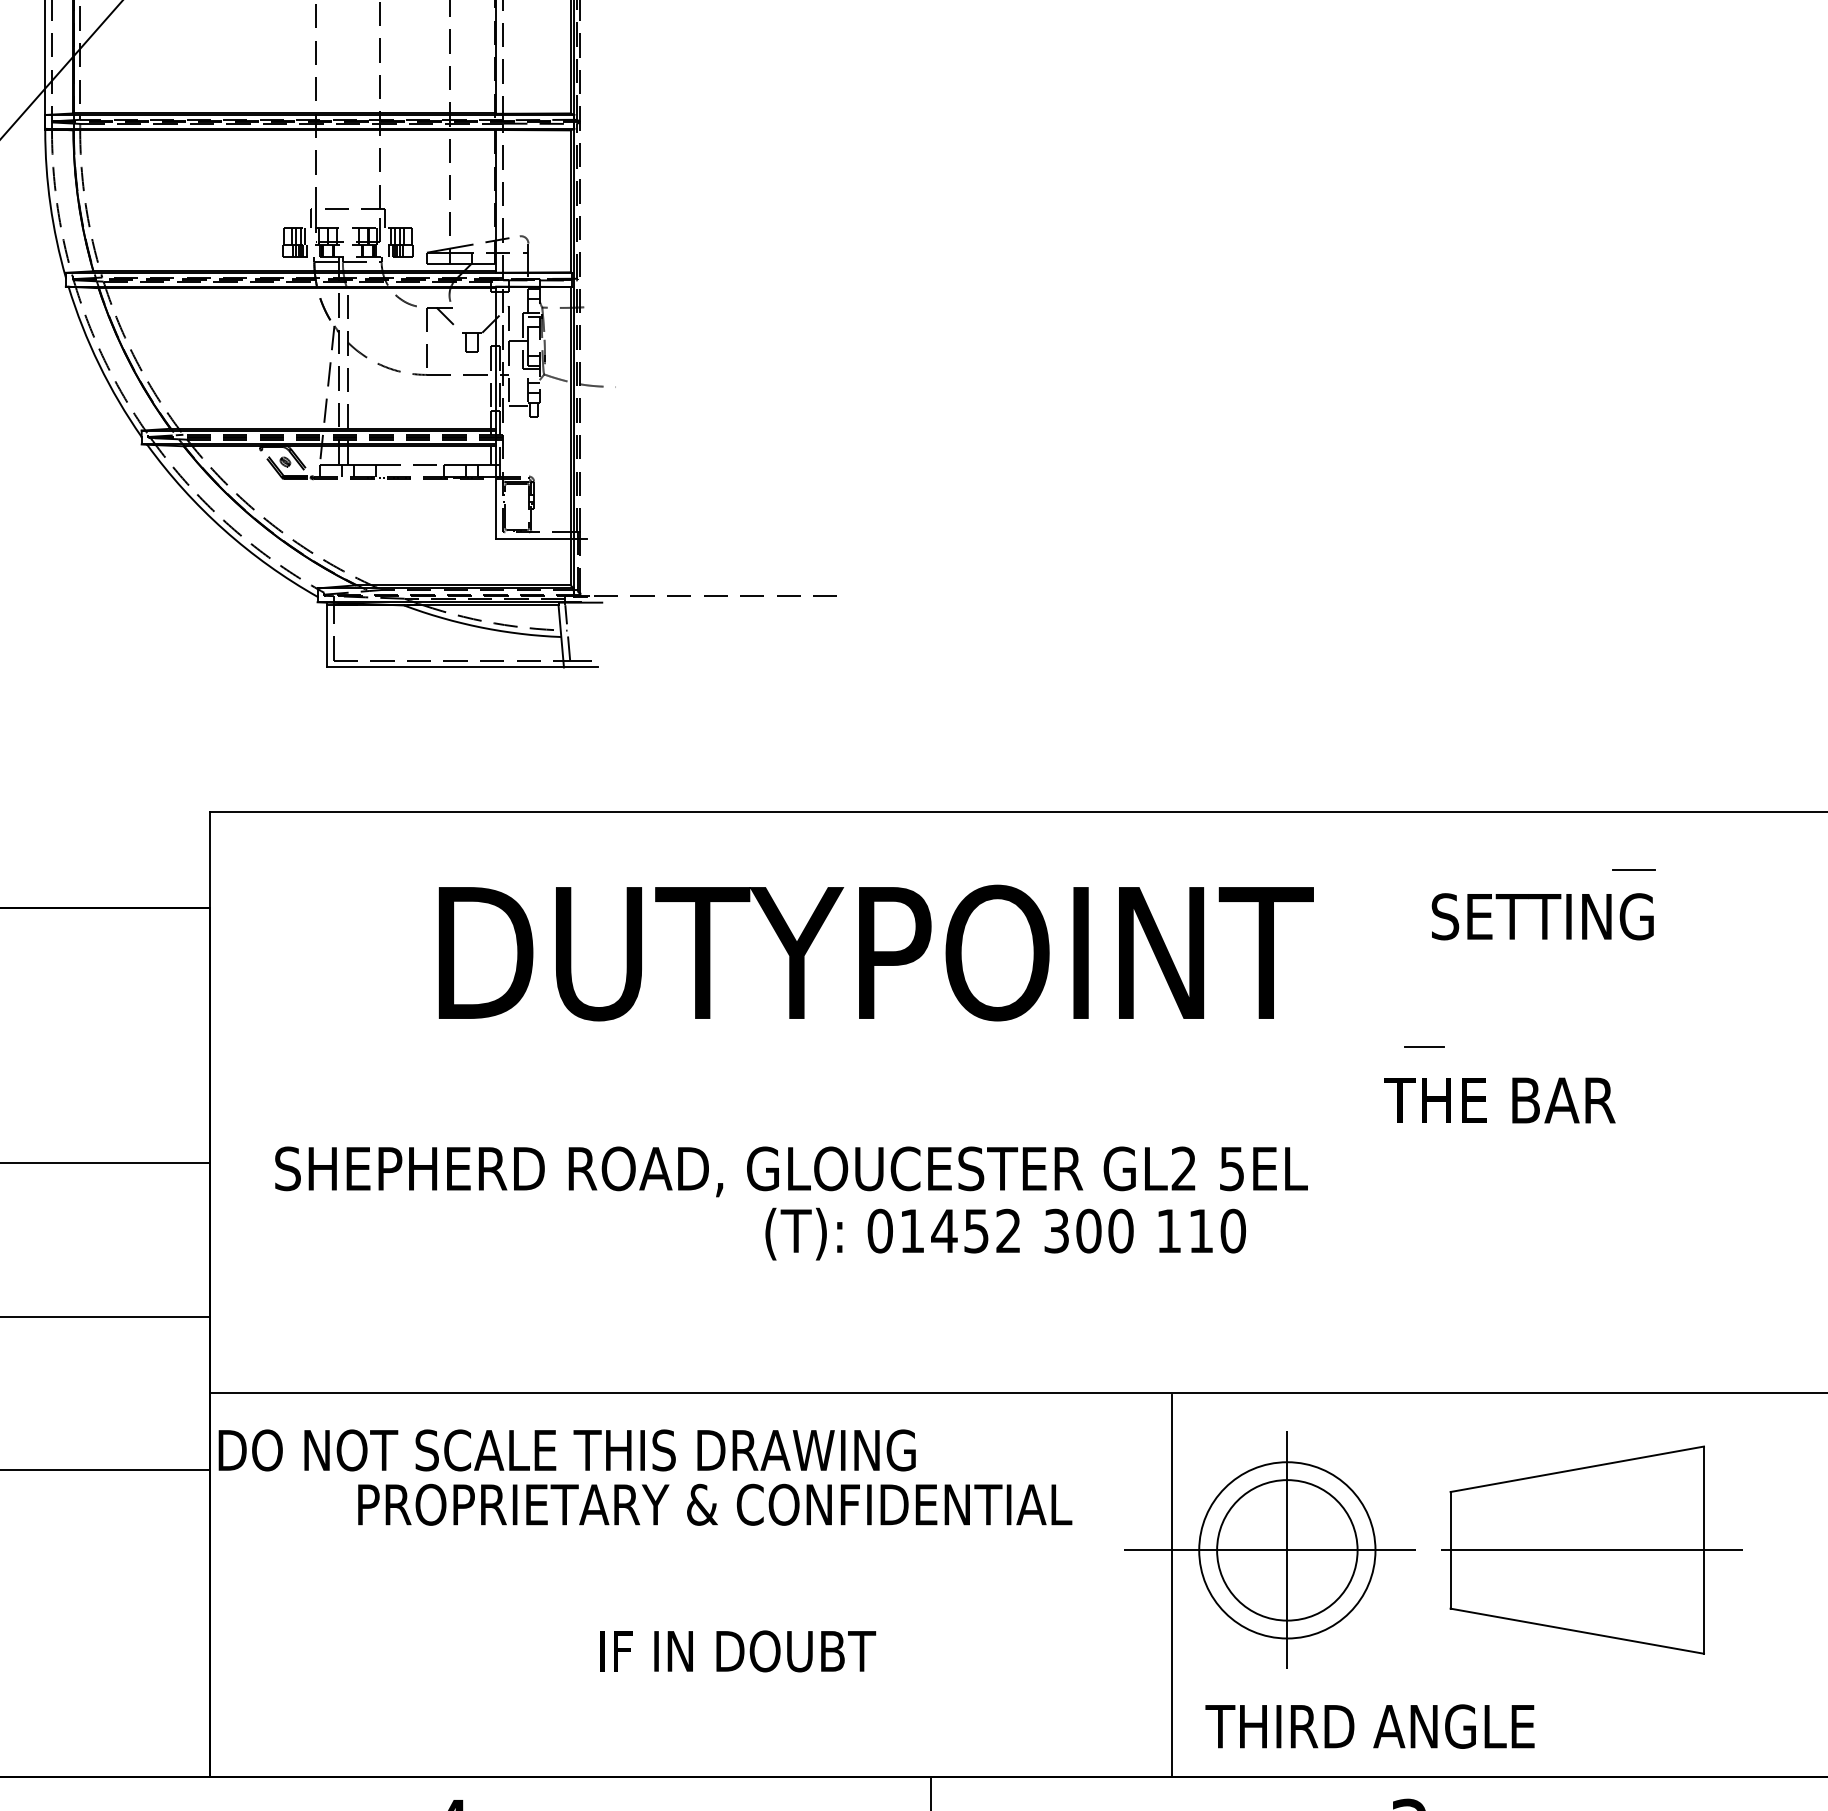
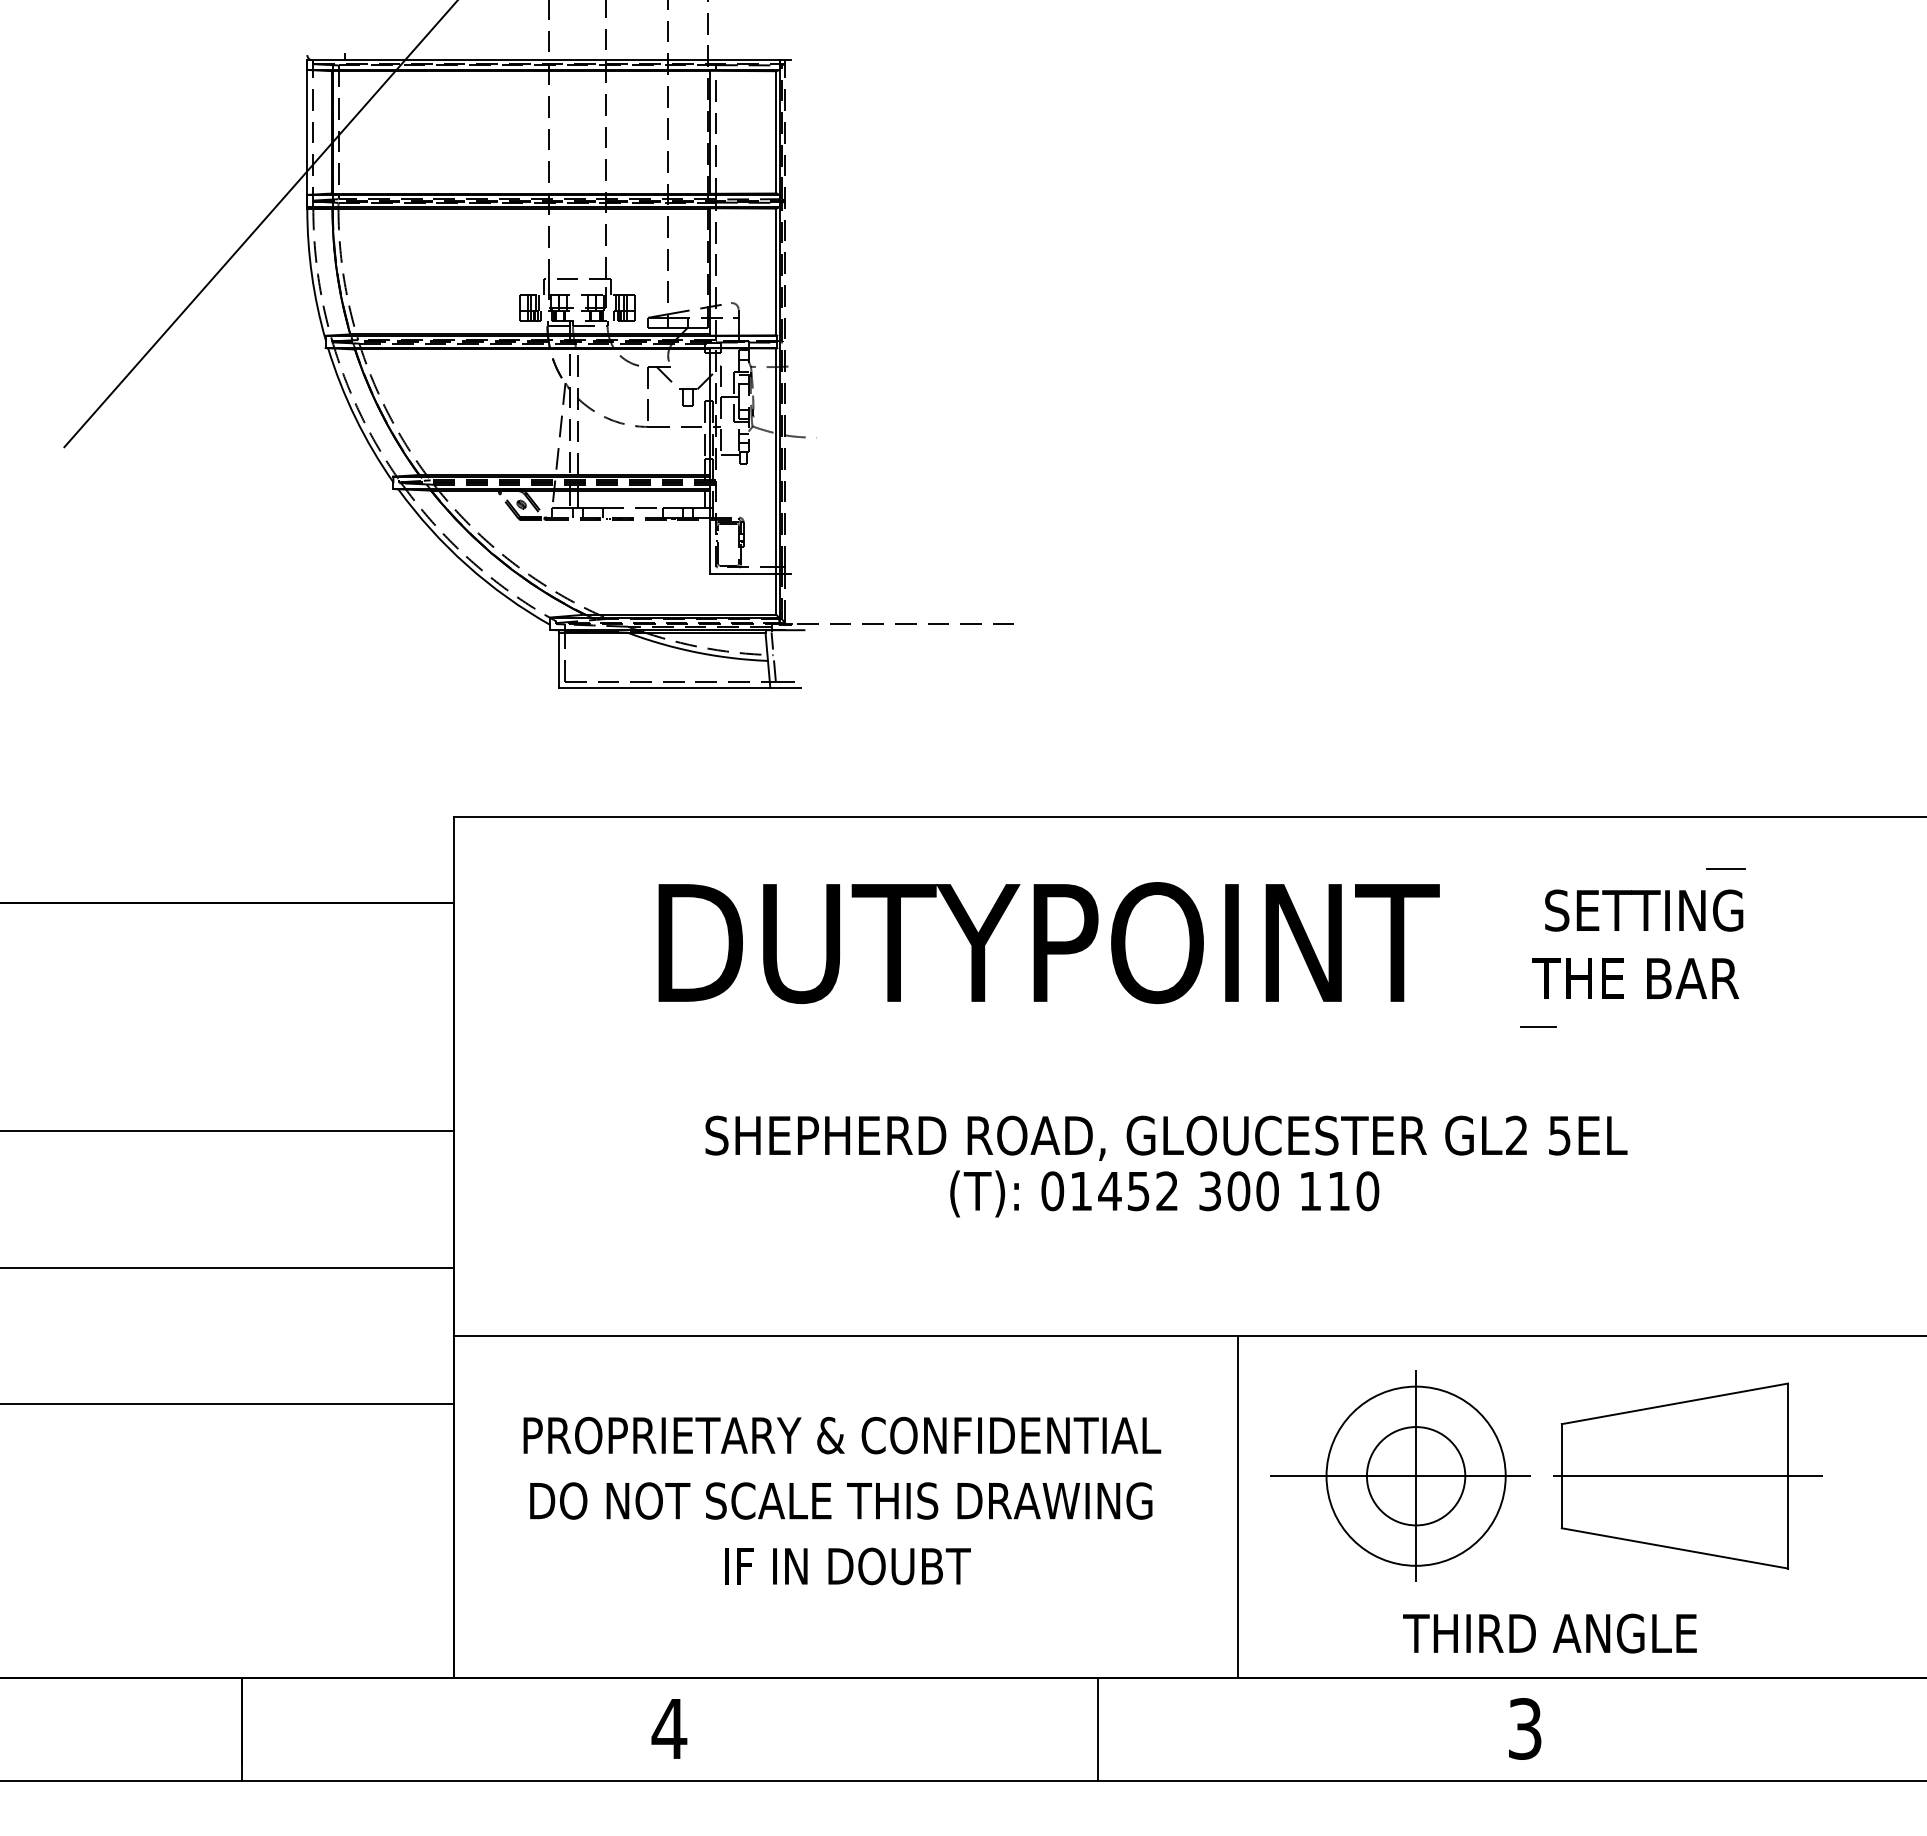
text: (1499, 1100) -> (1635, 978), moved
text: (791, 1170) -> (1166, 1137), moved
text: (567, 1449) -> (841, 1500), moved
text: (715, 1504) -> (842, 1435), moved
circle: (1286, 1549) -> (1415, 1475), size x1.43
circle: (1286, 1550) -> (1415, 1476), size x0.62
line: (1172, 1585) -> (1238, 1507), moved
text: (737, 1651) -> (847, 1566), moved
text: (1369, 1726) -> (1549, 1633), moved

